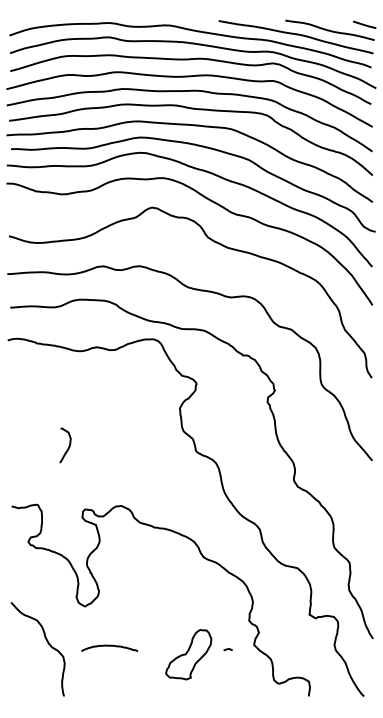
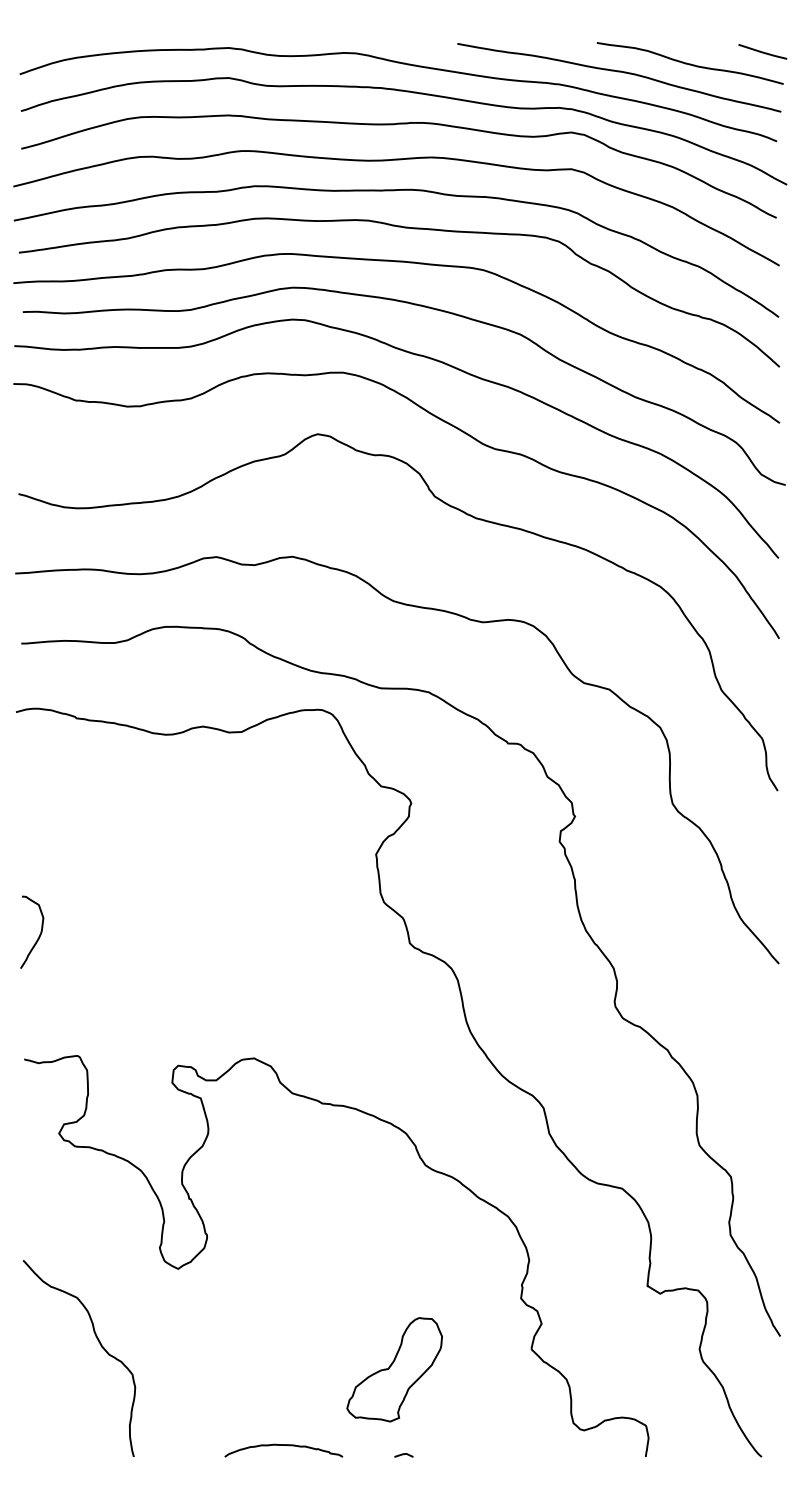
curve: (68, 446) -> (38, 934), moved
curve: (109, 646) -> (283, 1446), moved
line: (227, 649) -> (402, 1455), moved

